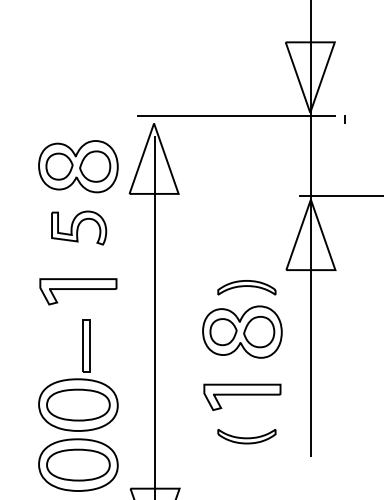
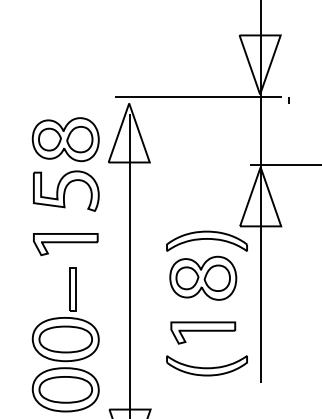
part: (79, 227) -> (66, 190), size x1.43
part: (246, 286) -> (206, 240), size x1.67
part: (246, 436) -> (206, 365), size x1.67

